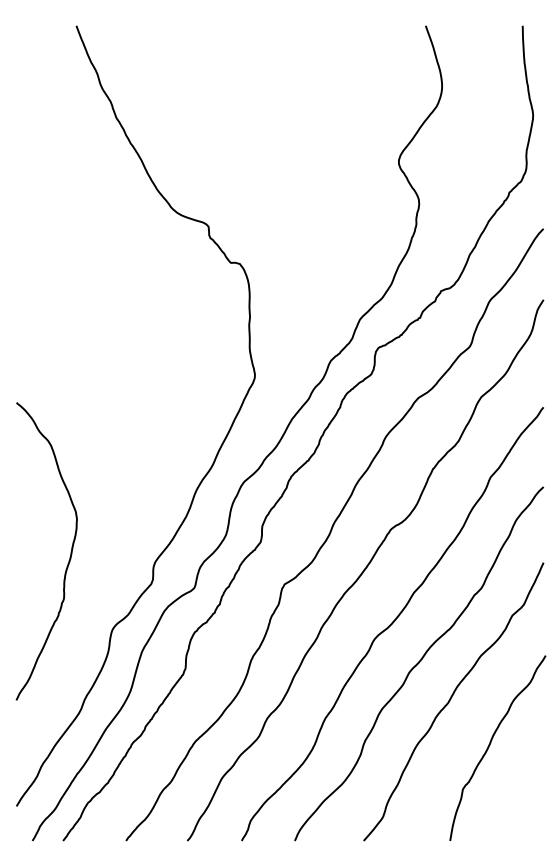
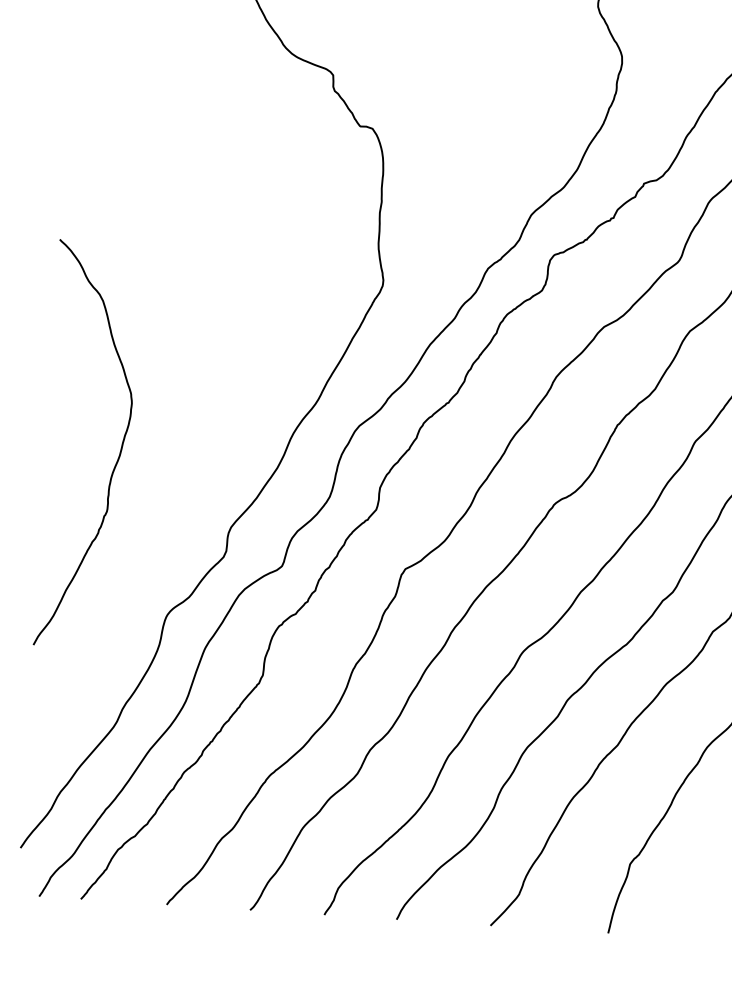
curve: (69, 557) -> (118, 455), moved

